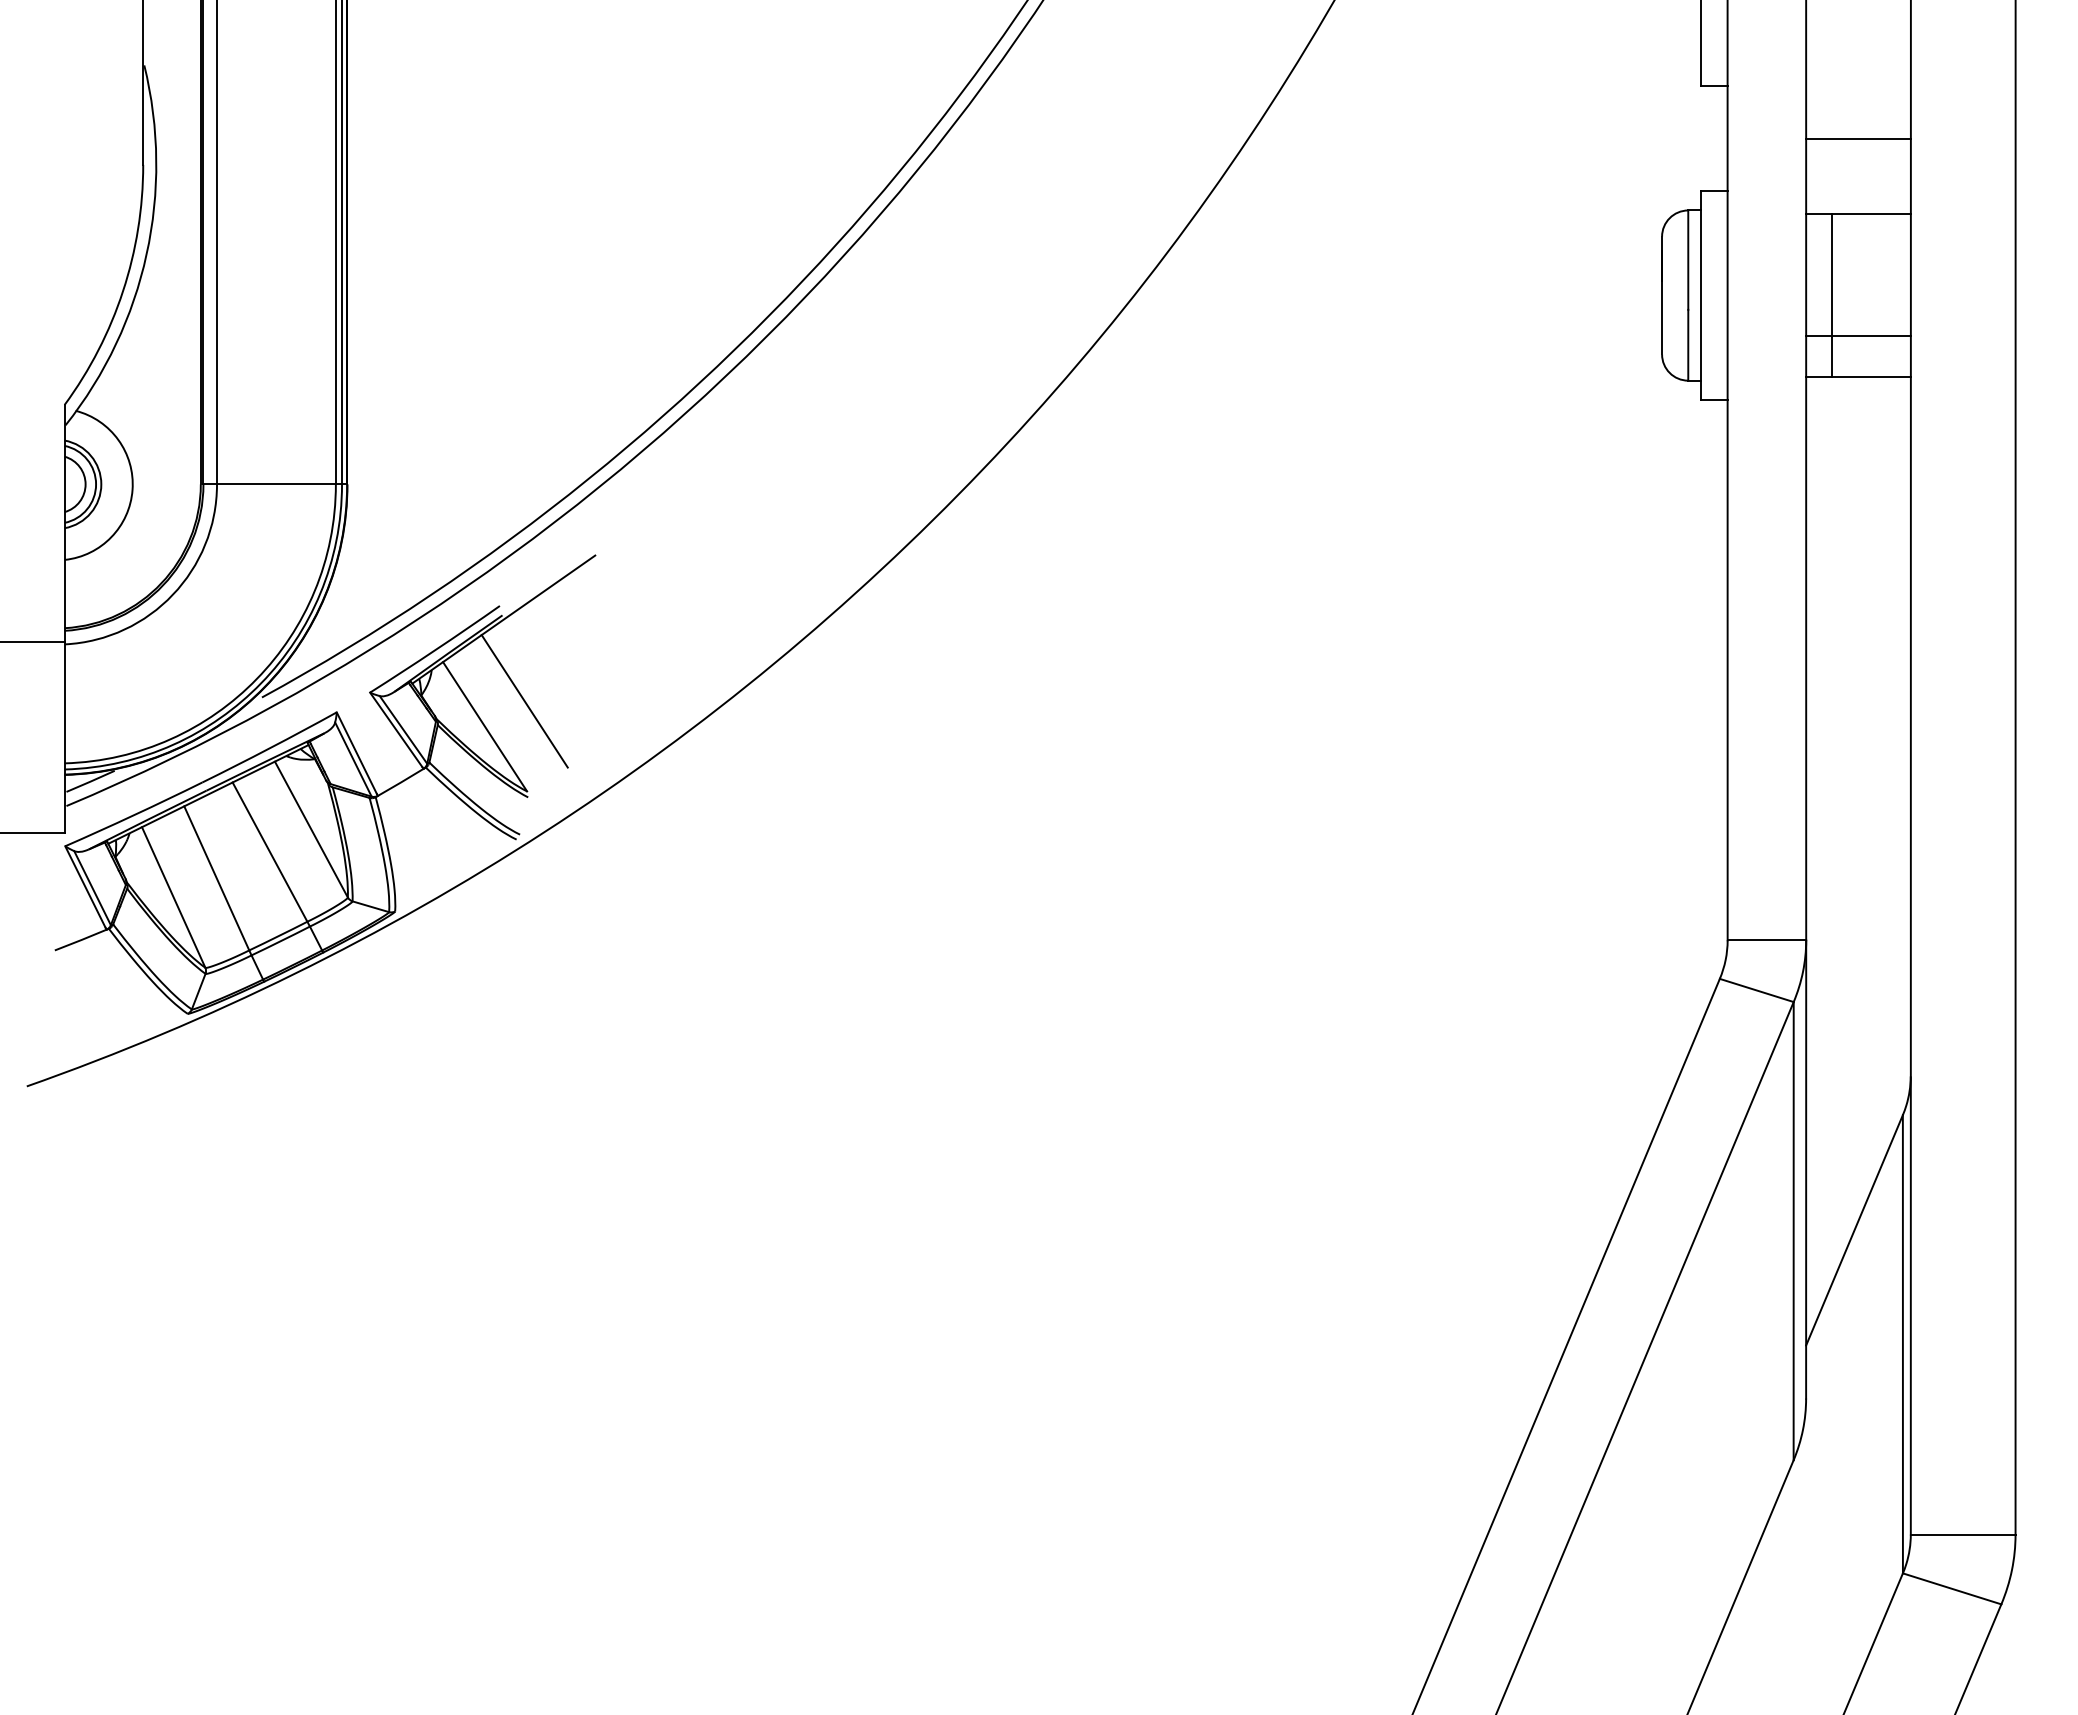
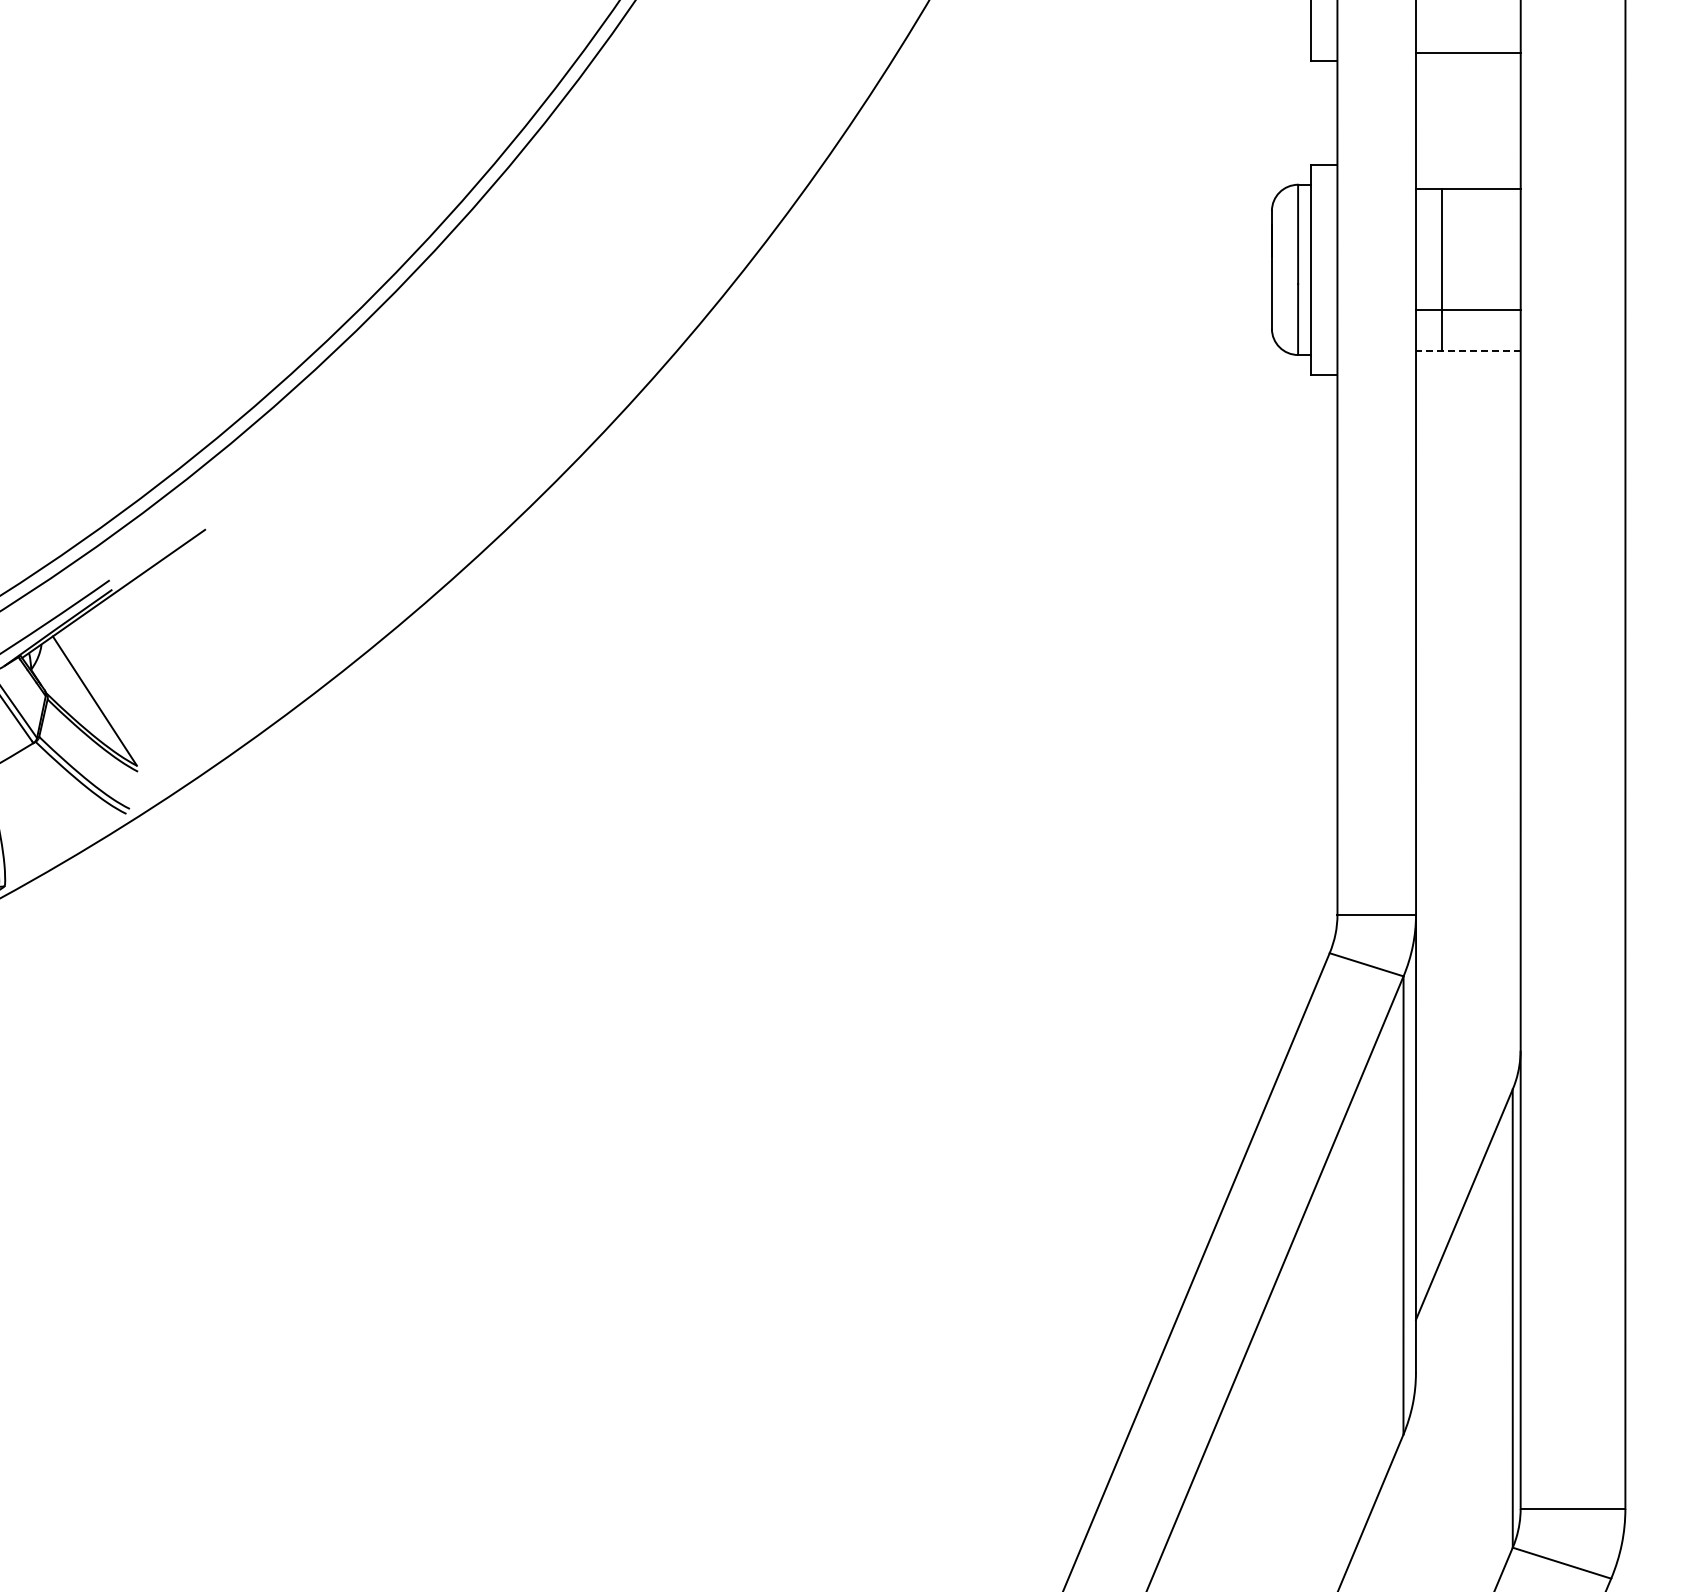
line: (1858, 138) -> (1468, 52), moved
line: (1857, 376) -> (1467, 350), solid -> dashed
line: (524, 701) -> (134, 675), removed

